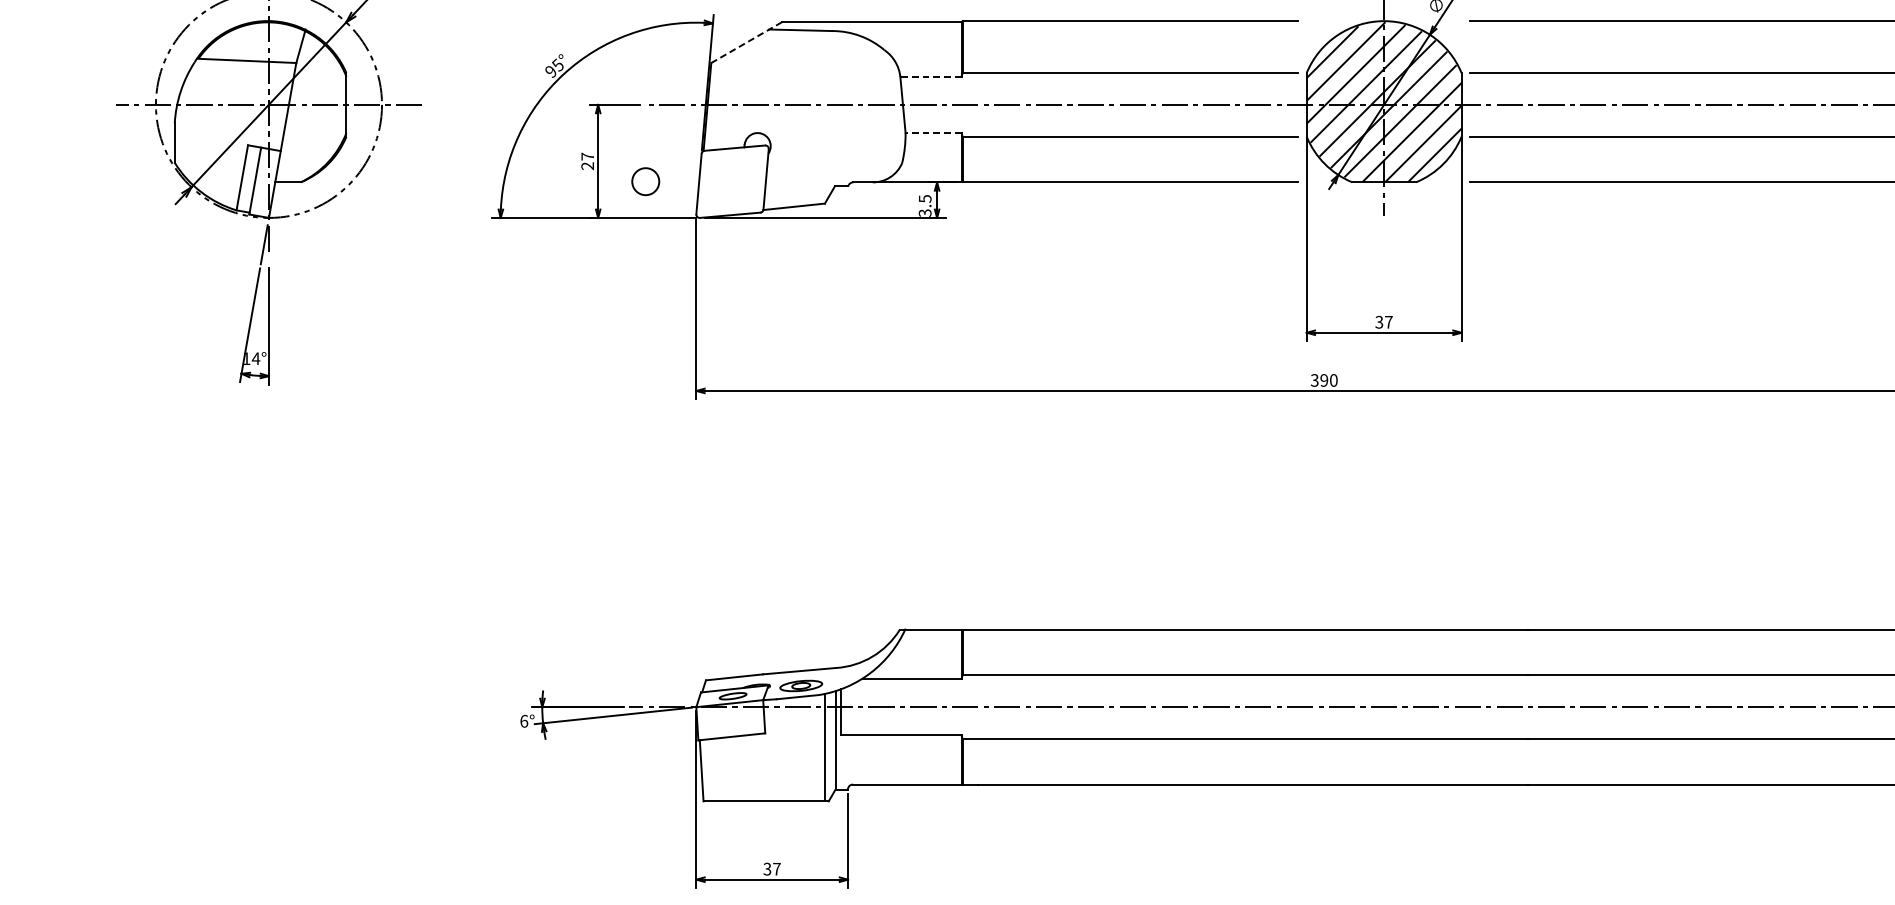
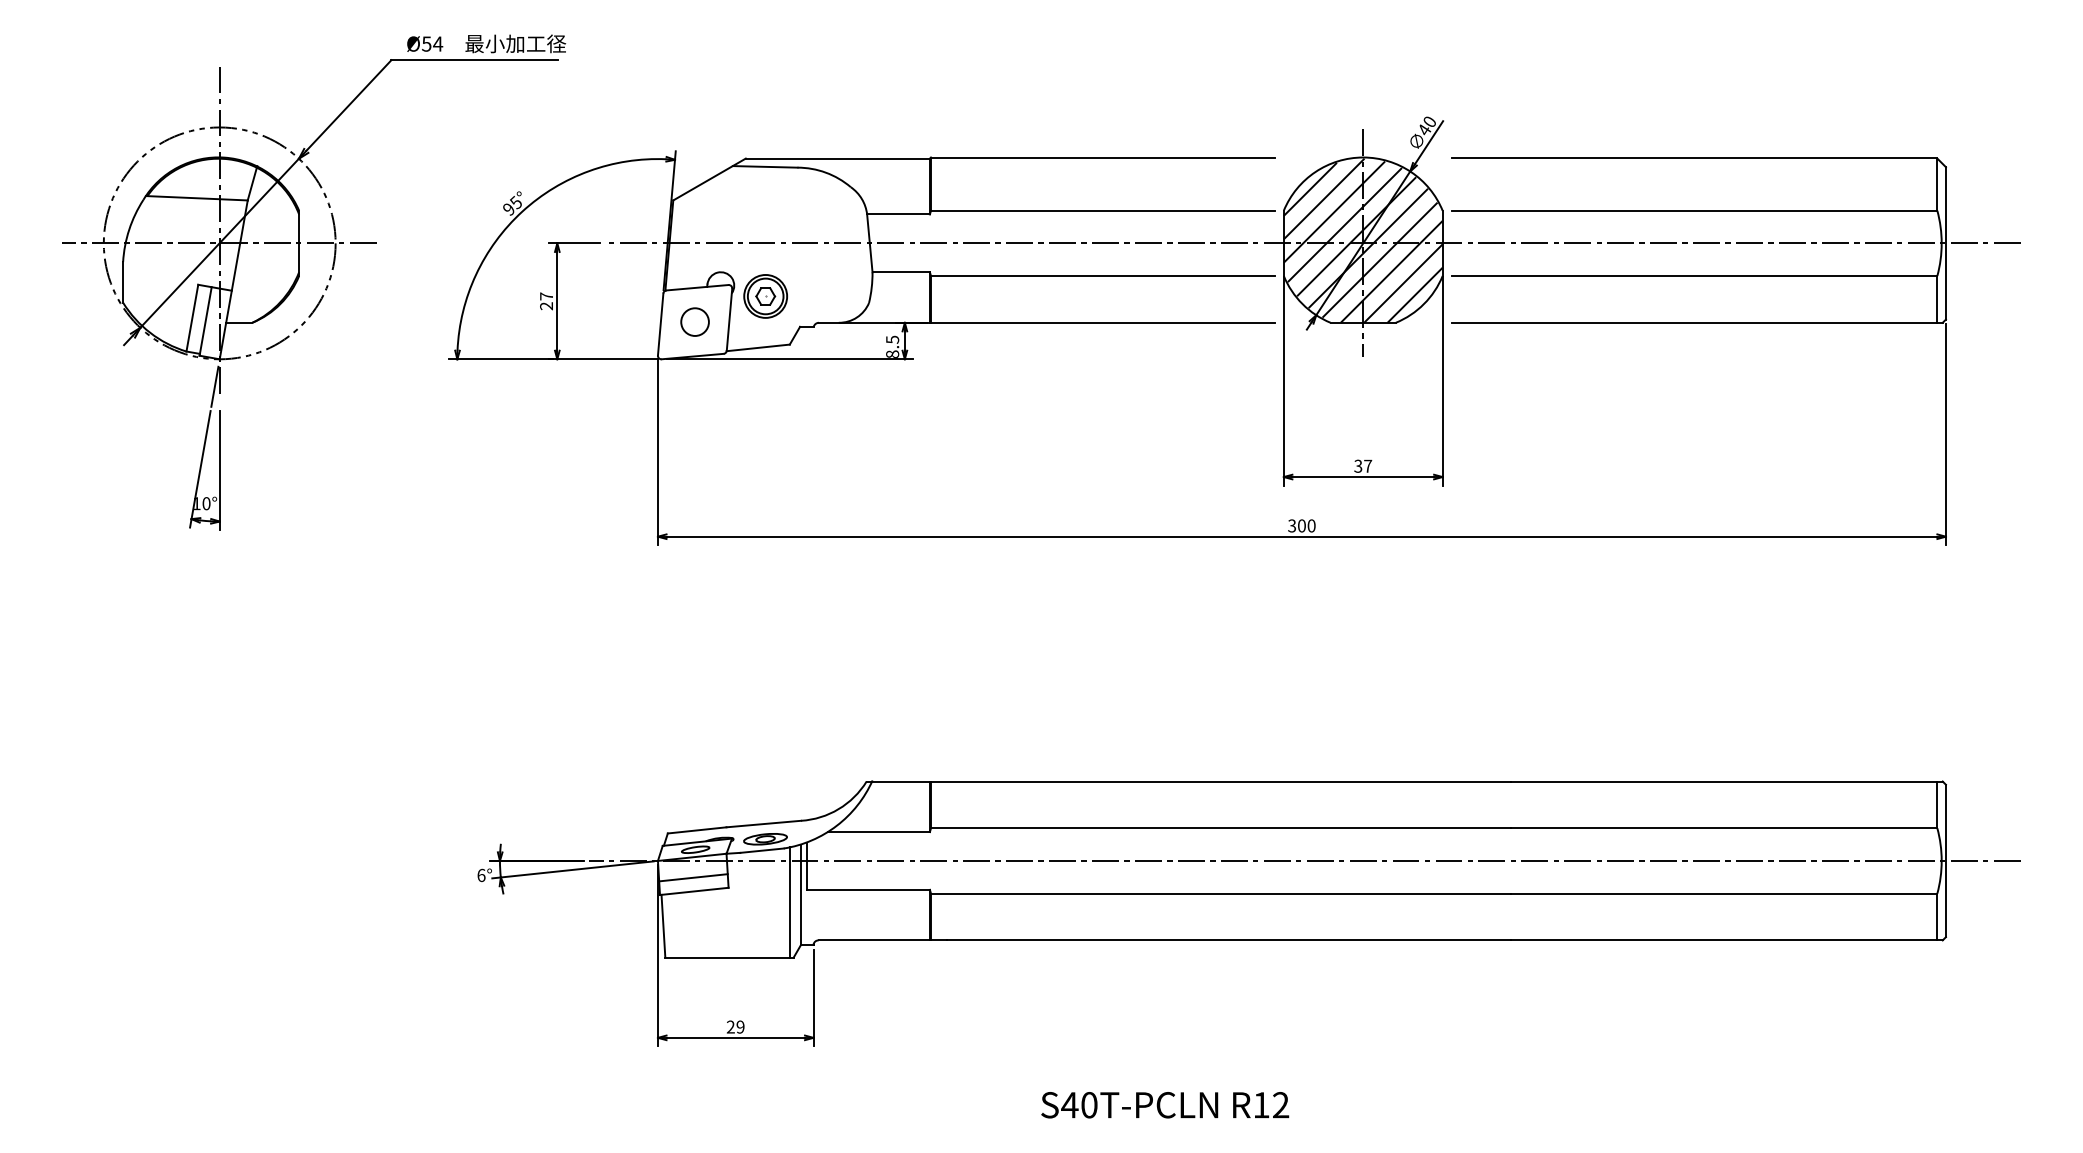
line: (746, 42) -> (709, 179), dashed -> solid
line: (930, 76) -> (898, 214), dashed -> solid
line: (933, 133) -> (901, 272), dashed -> solid
part: (801, 156) -> (765, 296), added
circle: (645, 181) -> (694, 321), moved
text: (925, 212) -> (892, 353), 3.5 -> 8.5
text: (256, 358) -> (206, 503), 14° -> 10°
text: (1323, 380) -> (1301, 525), 390 -> 300
line: (731, 723) -> (693, 877), added
text: (771, 868) -> (735, 1026), 37 -> 29

